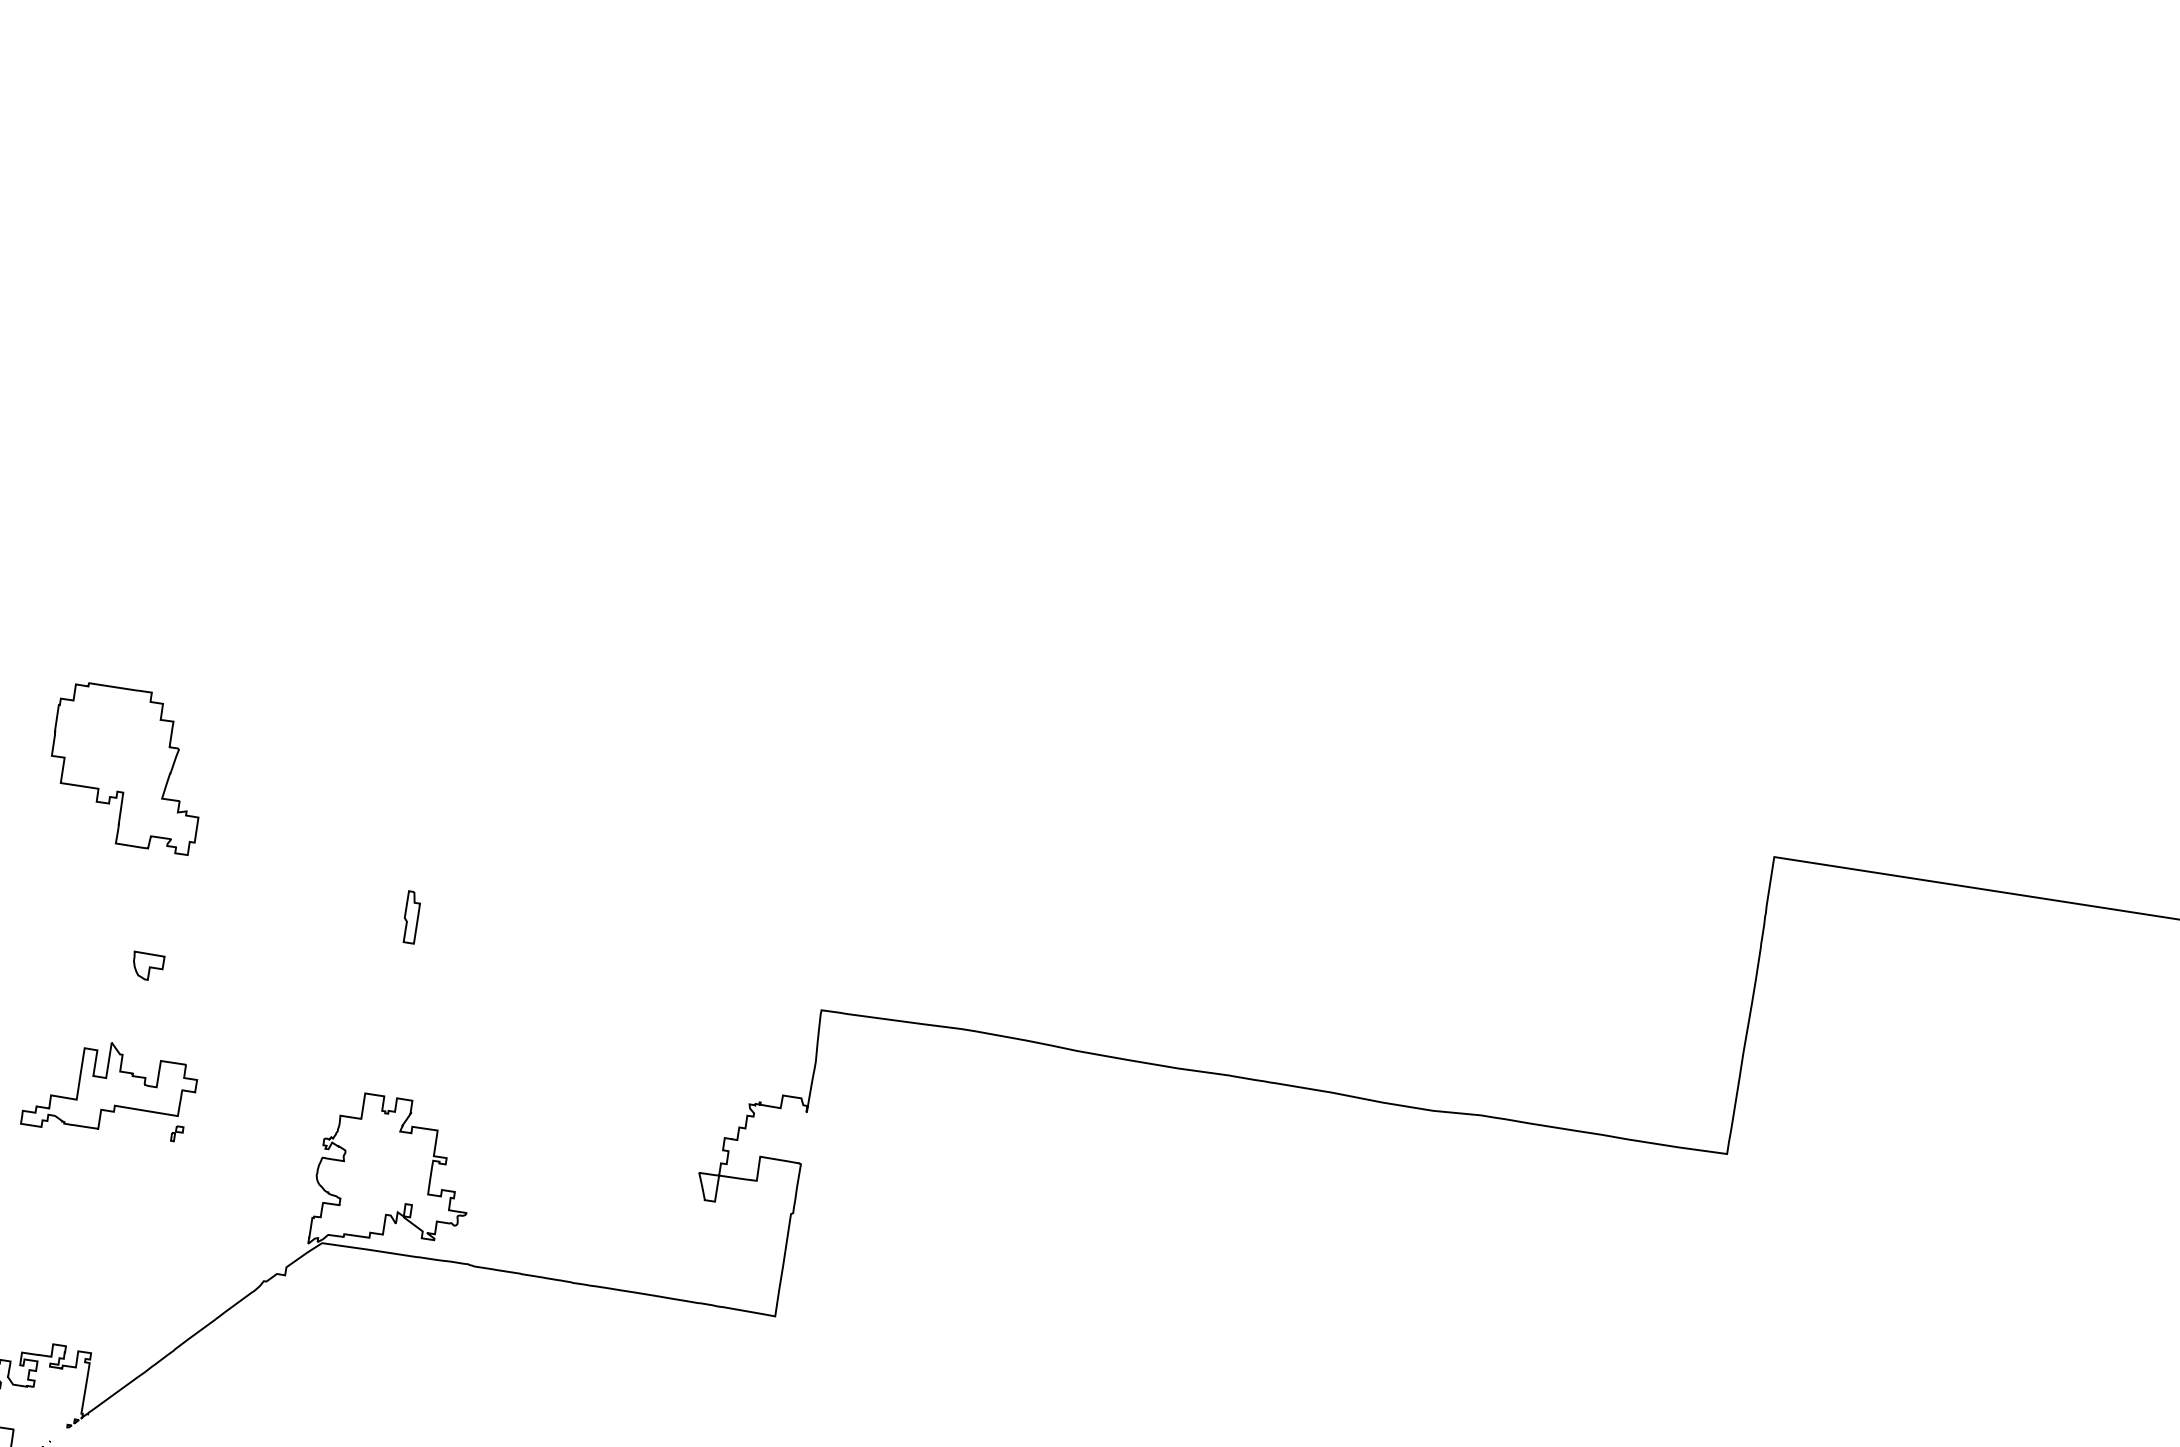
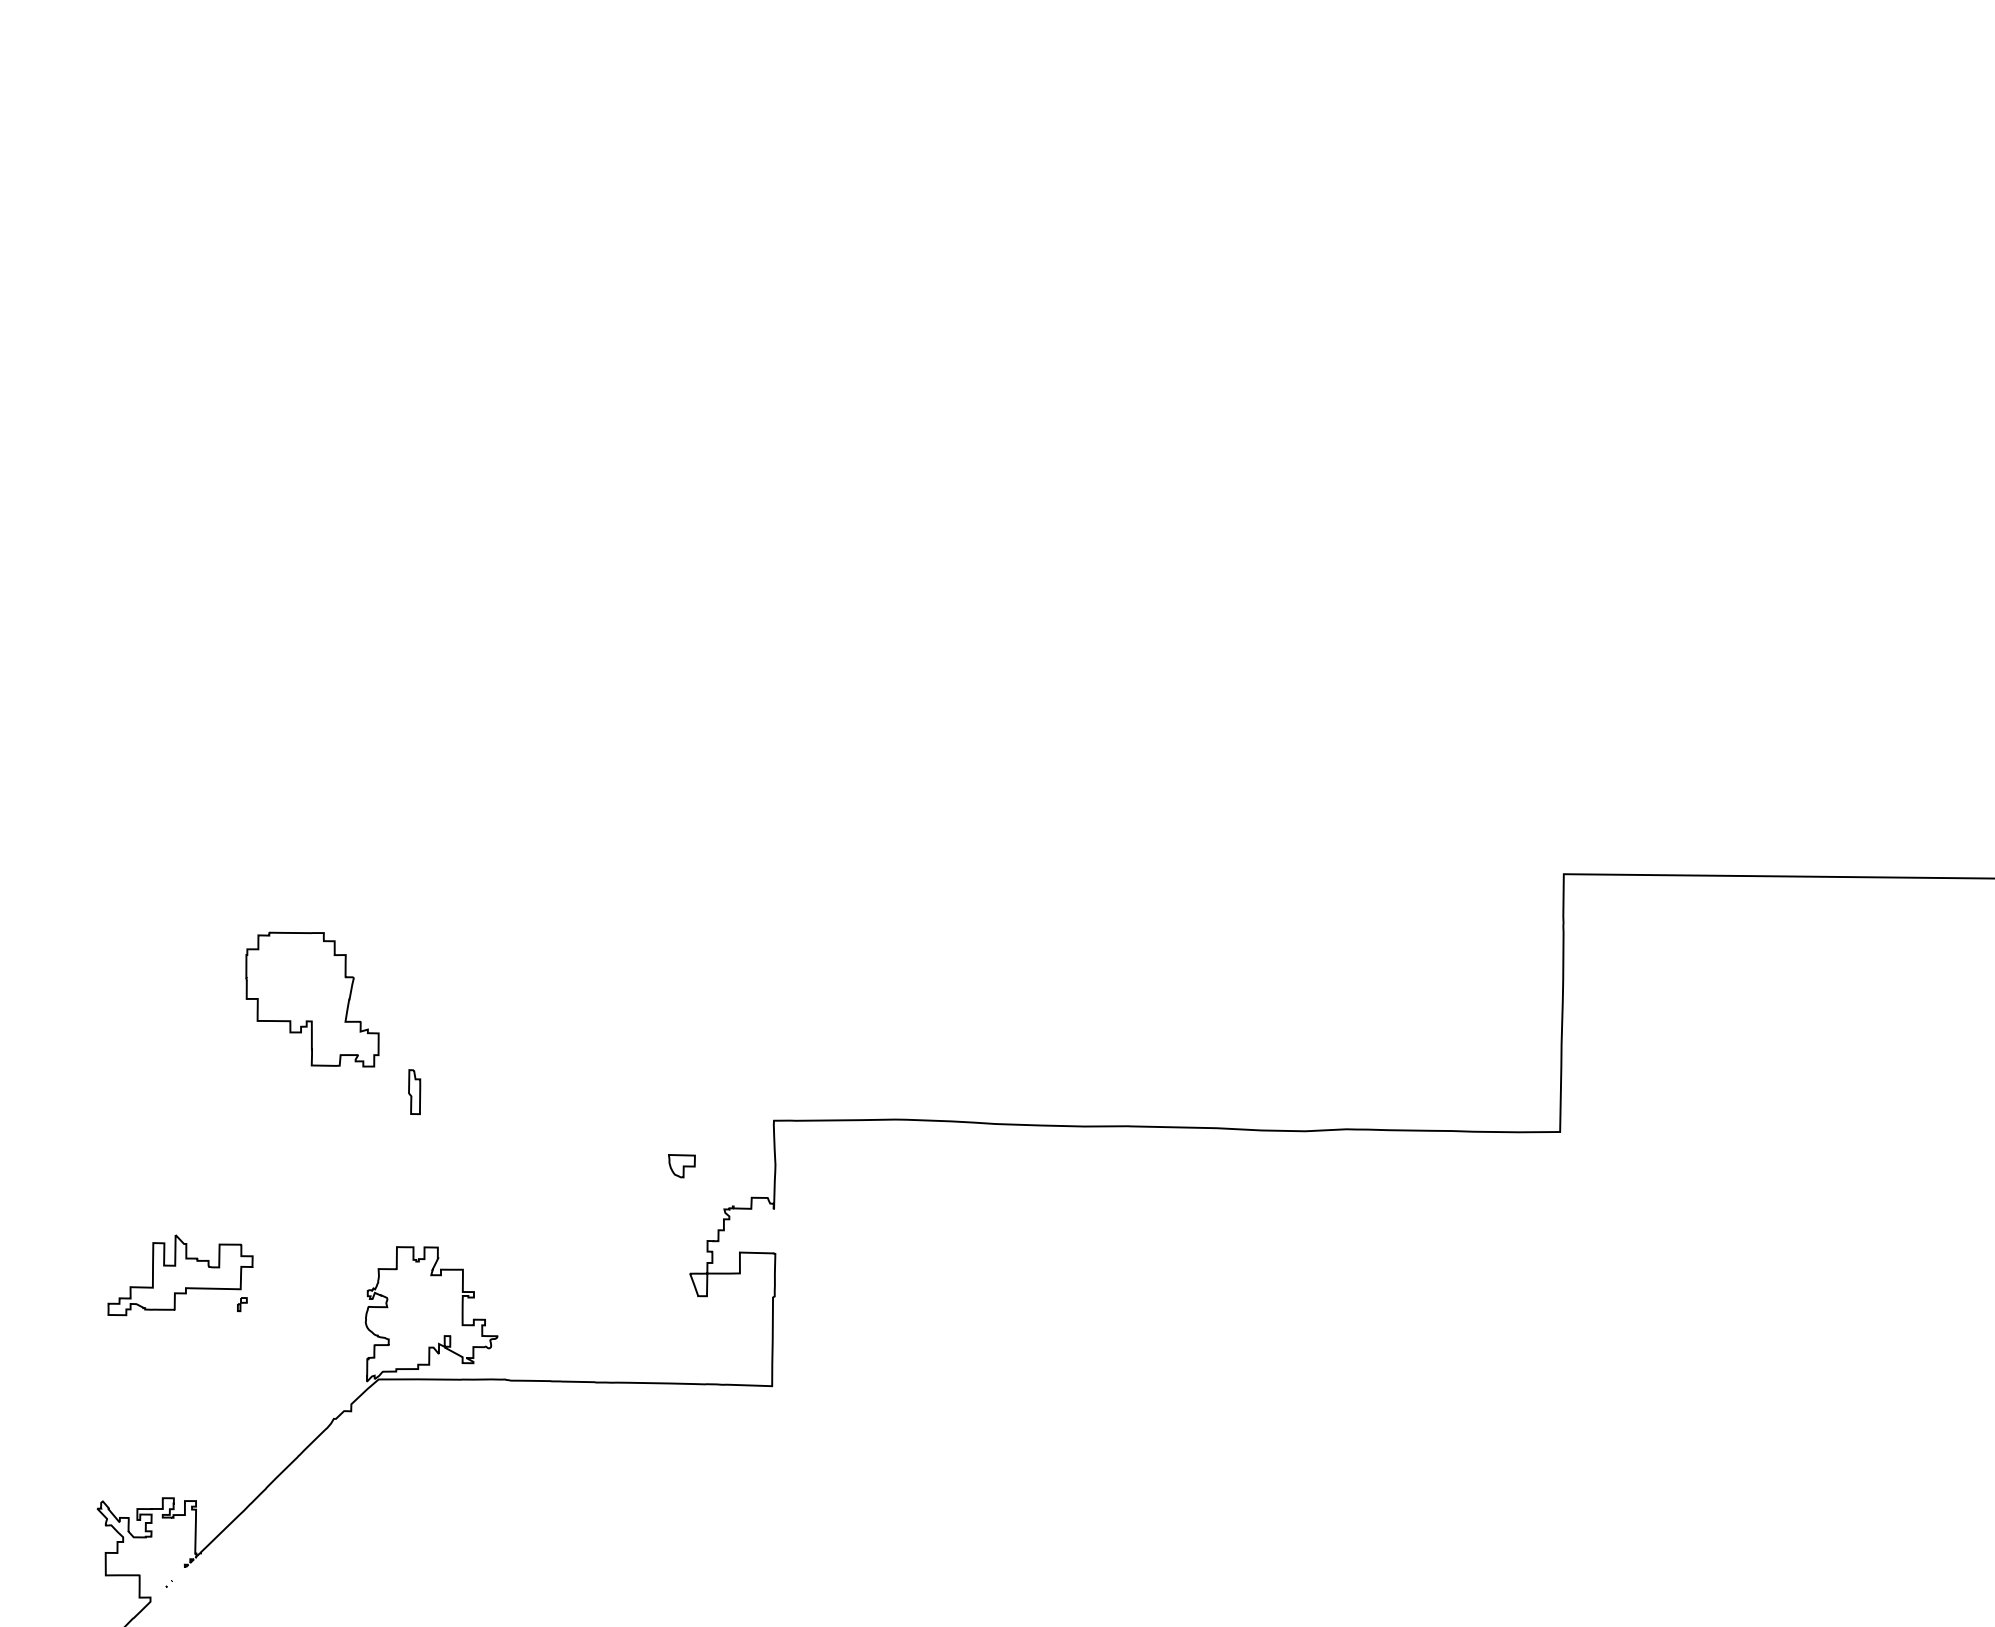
part: (127, 767) -> (312, 999), moved
part: (147, 967) -> (681, 1166), moved

